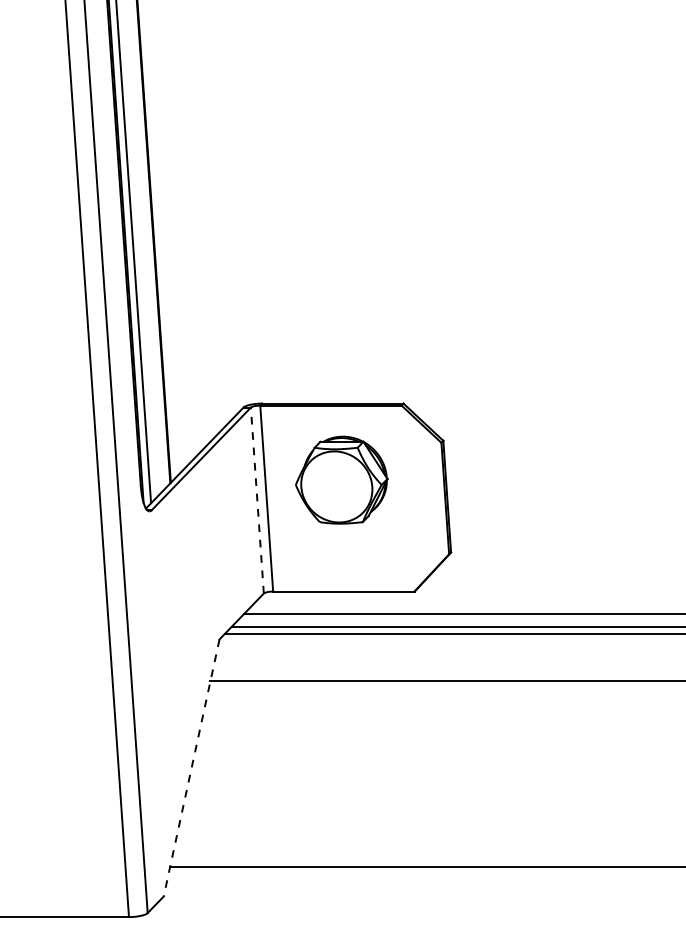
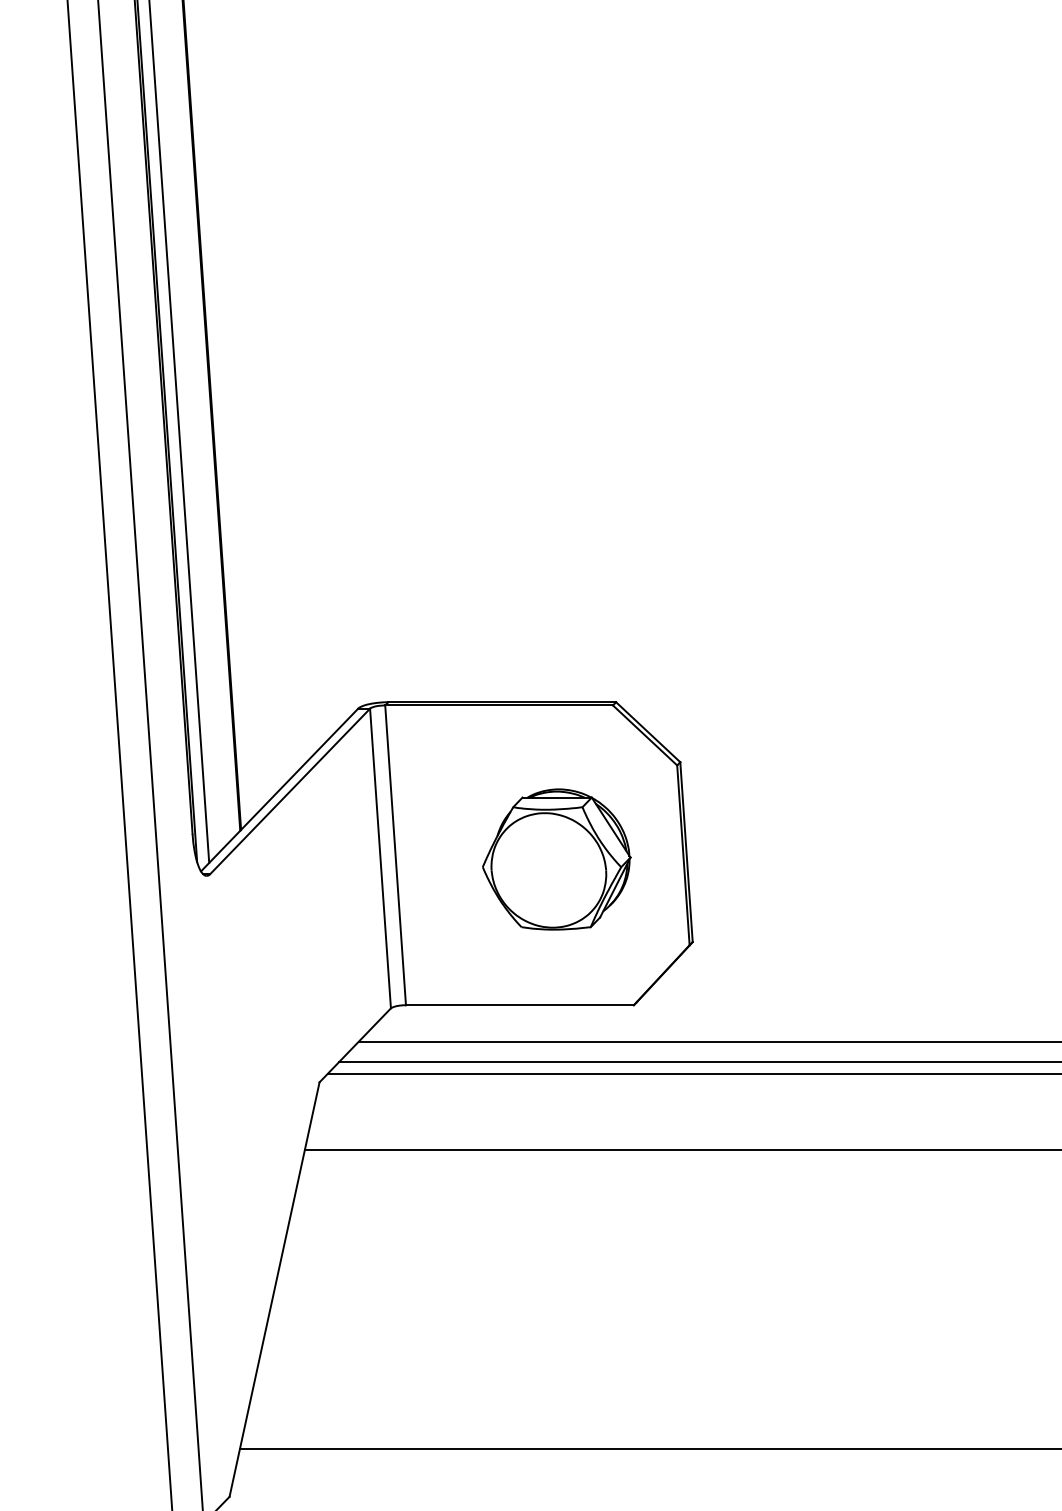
part: (341, 479) -> (556, 858), moved
line: (257, 500) -> (380, 858), dashed -> solid
line: (191, 768) -> (274, 1290), dashed -> solid

